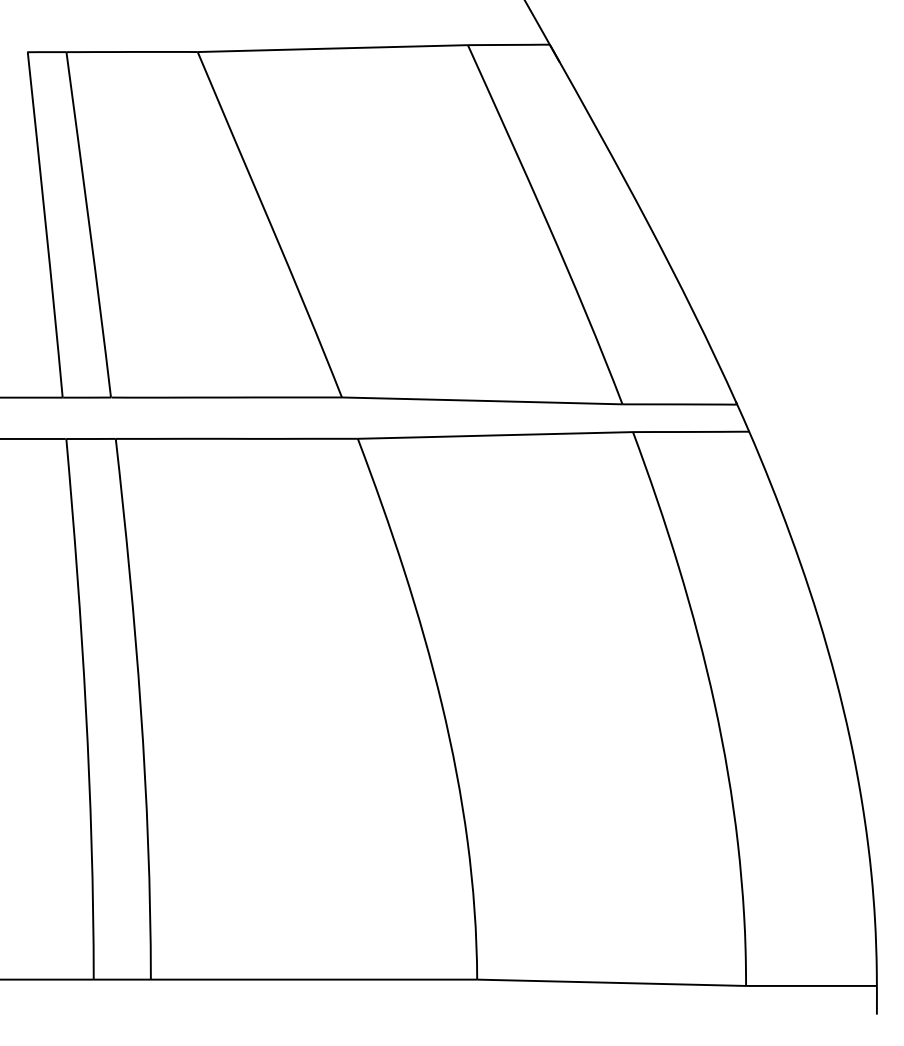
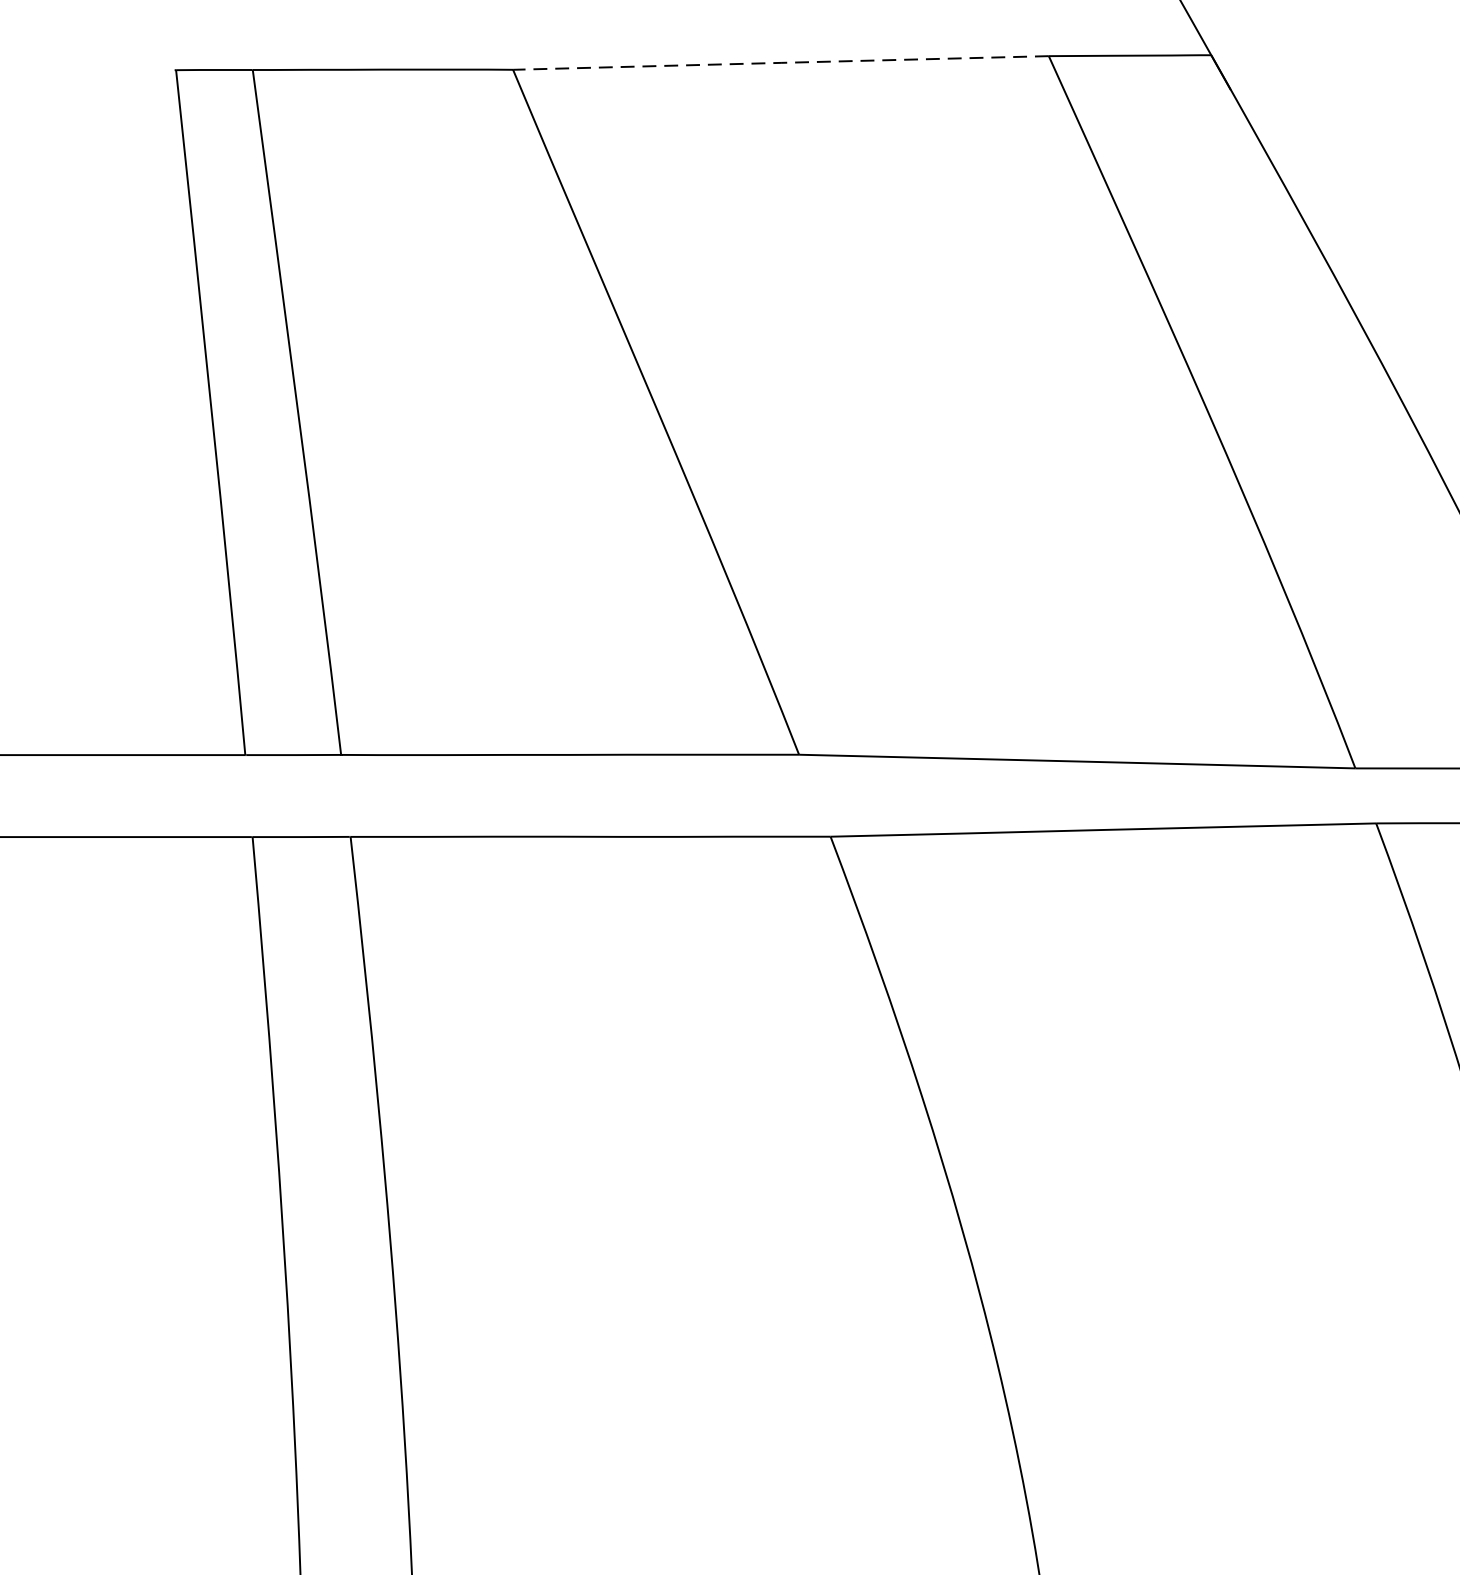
line: (332, 48) -> (780, 62), solid -> dashed

